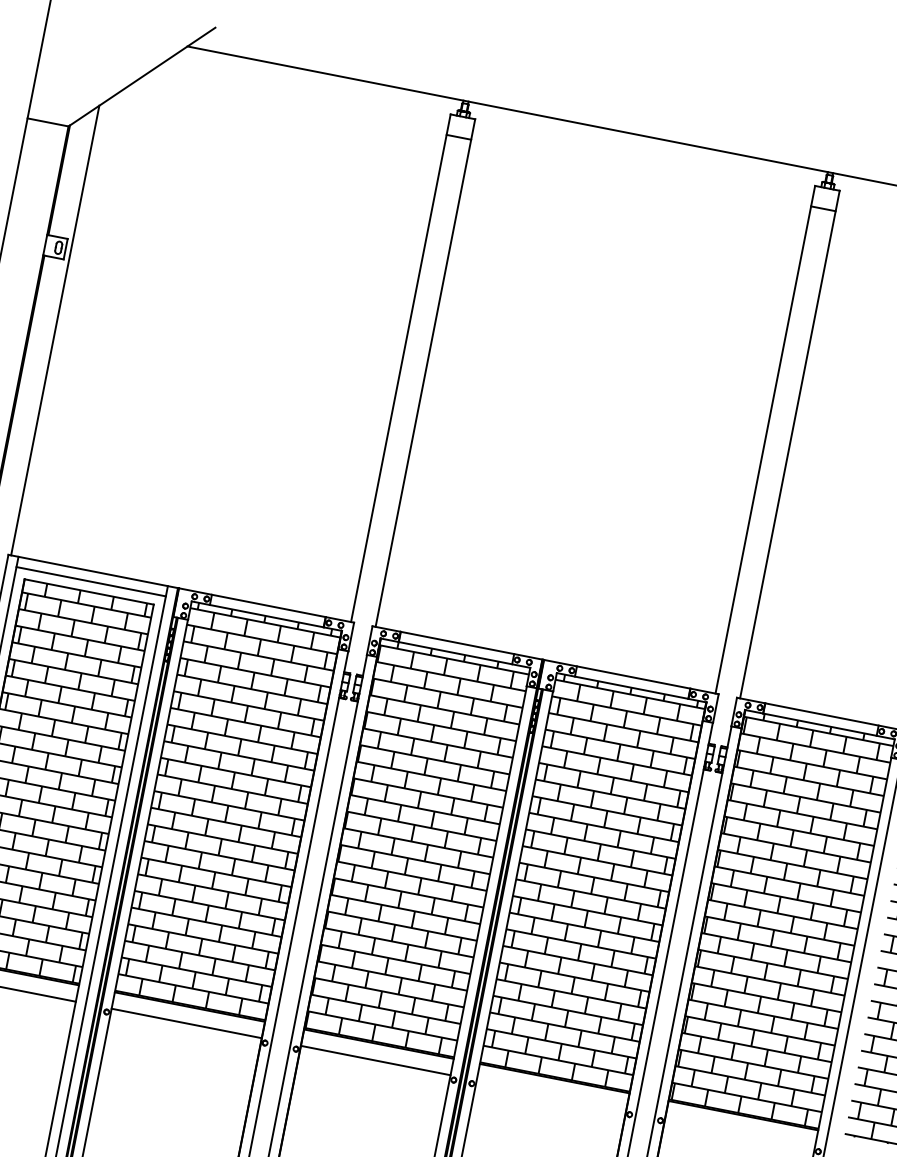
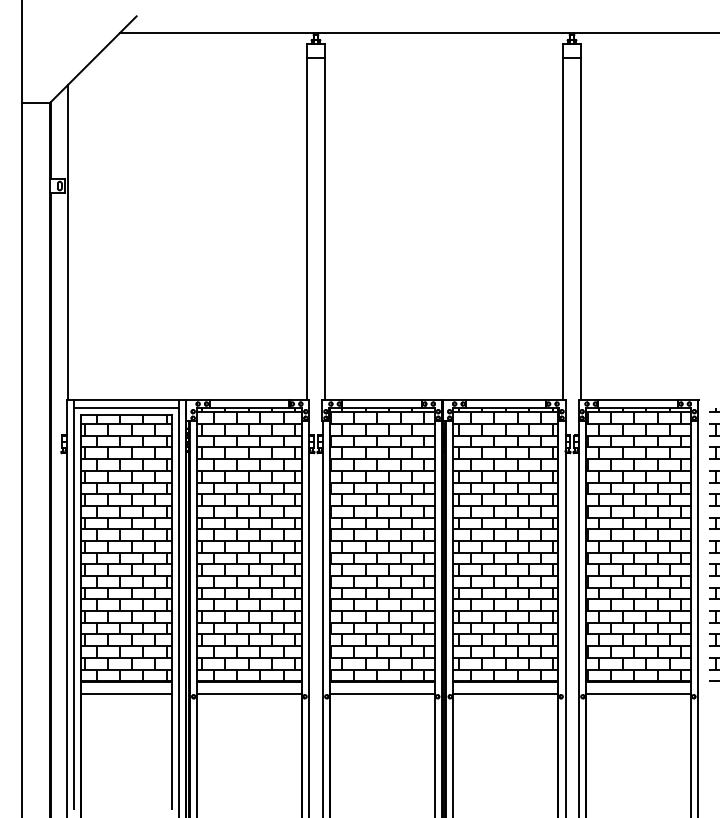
line: (551, 1094) -> (505, 693), added
line: (739, 1131) -> (637, 693), added

